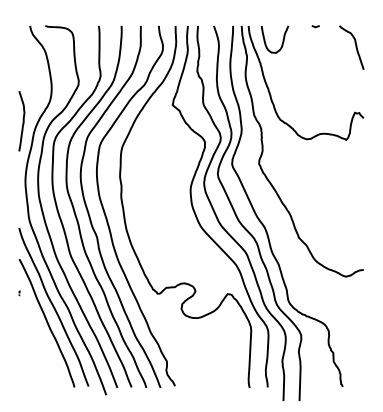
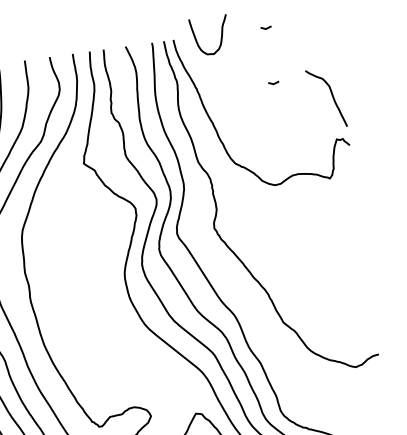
curve: (282, 39) -> (220, 34), moved
curve: (355, 47) -> (331, 97), moved
line: (315, 66) -> (273, 83), added

